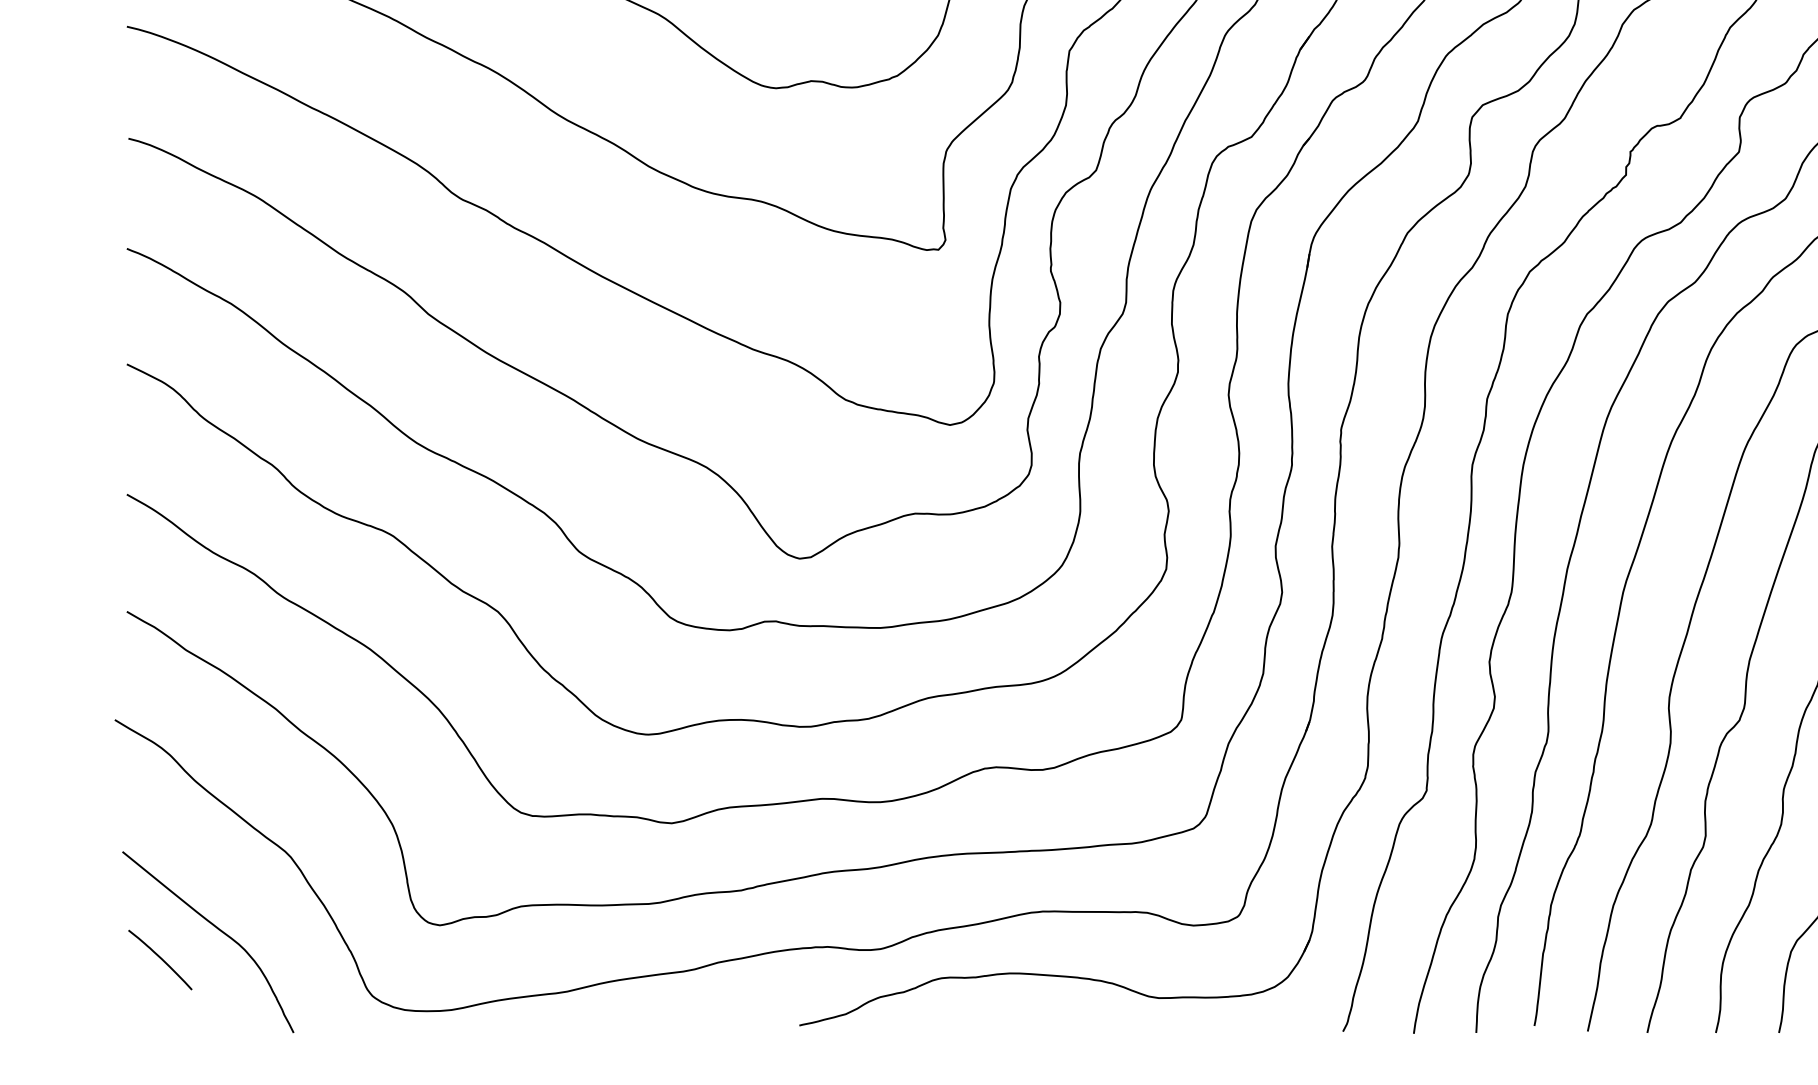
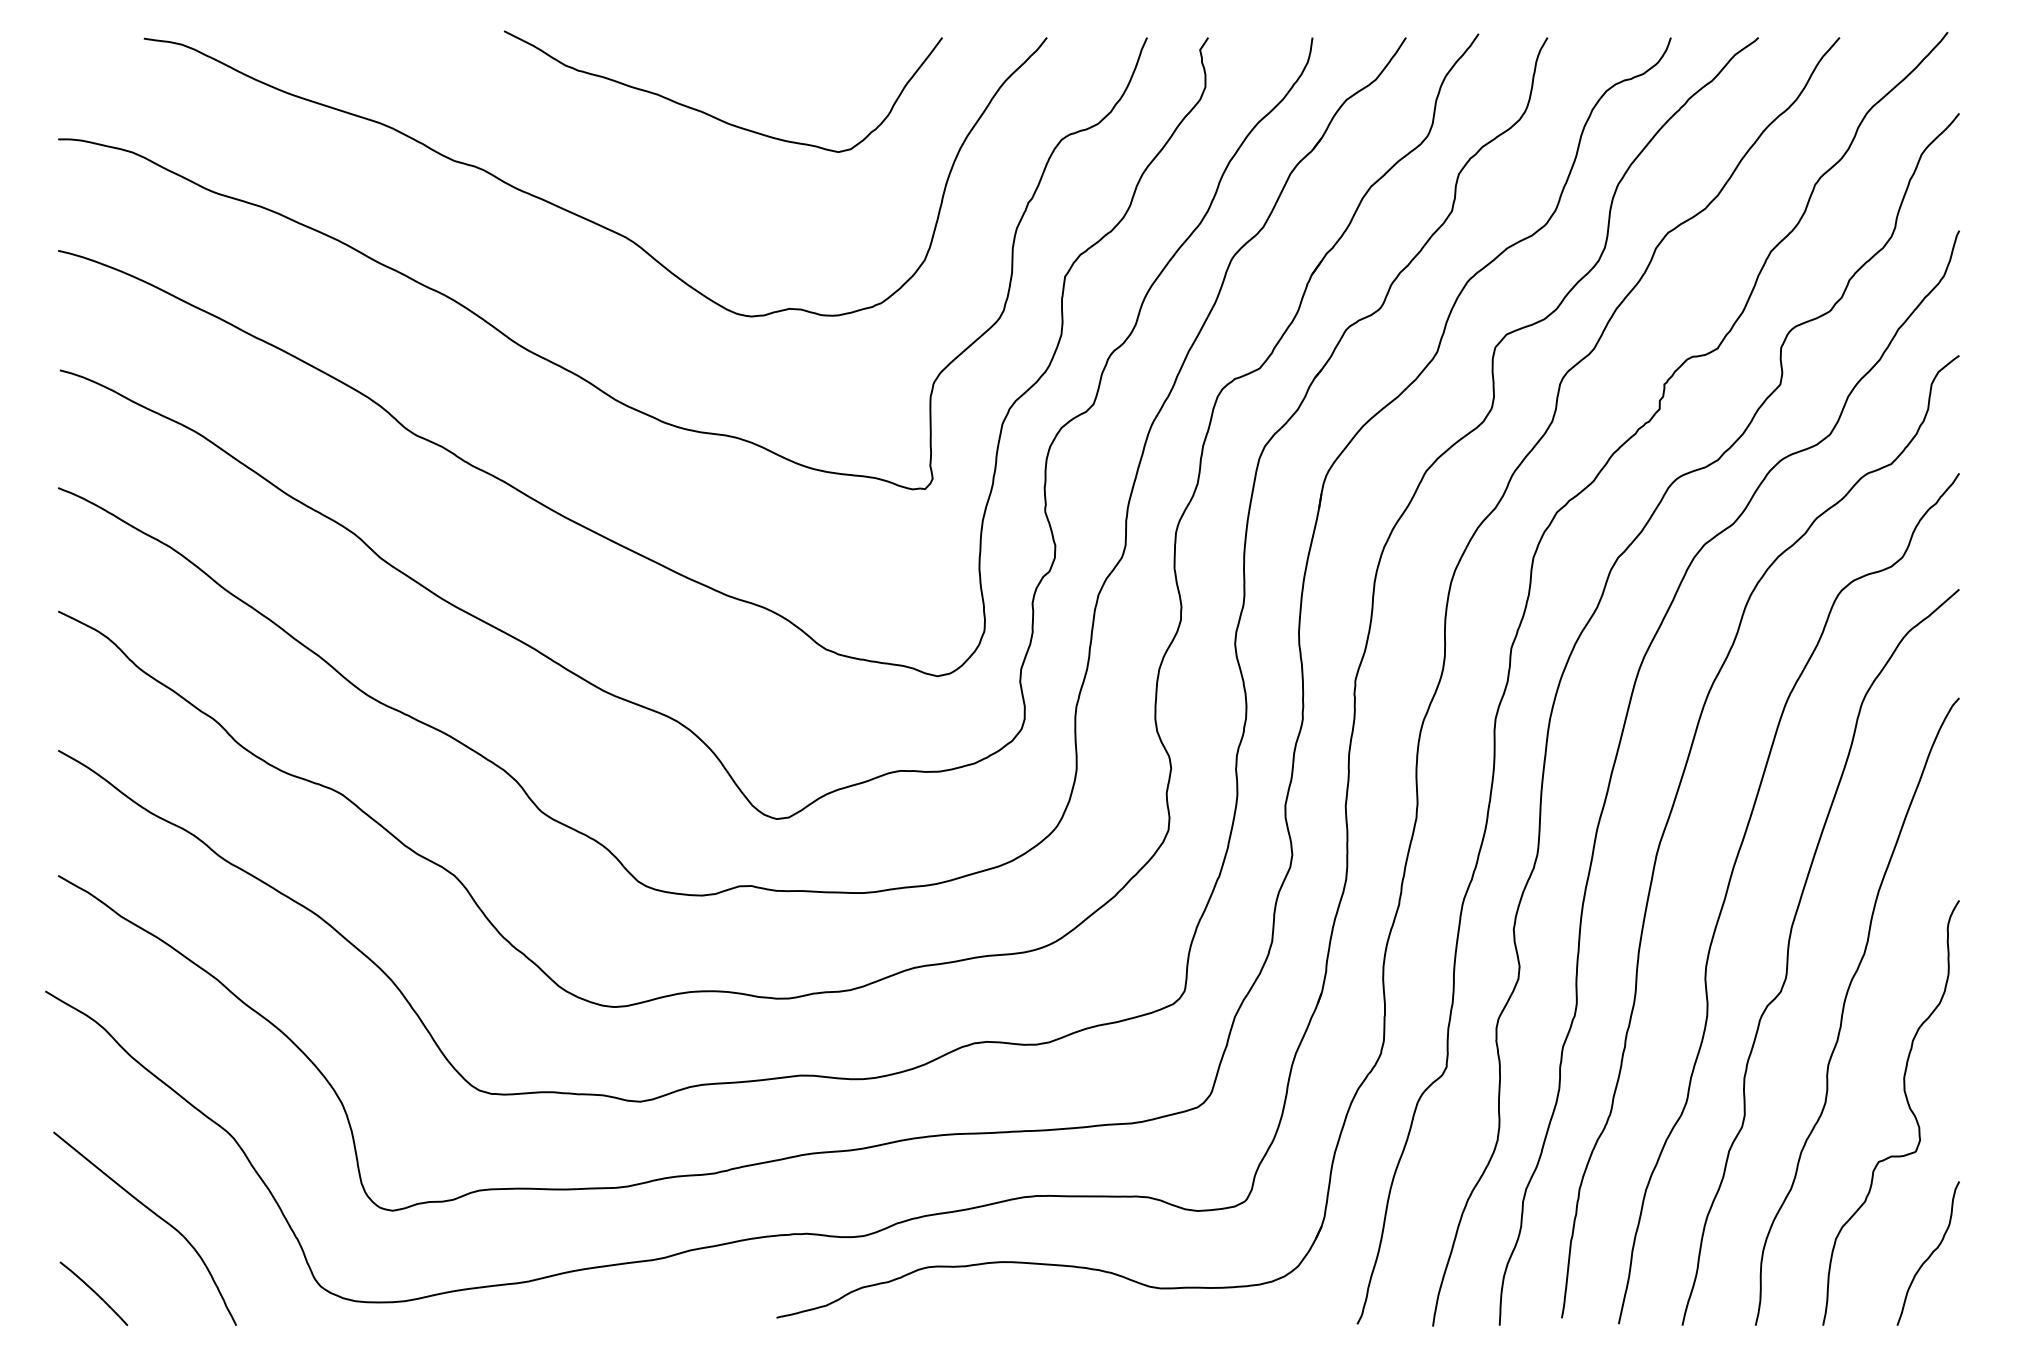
curve: (159, 958) -> (93, 1292), moved

